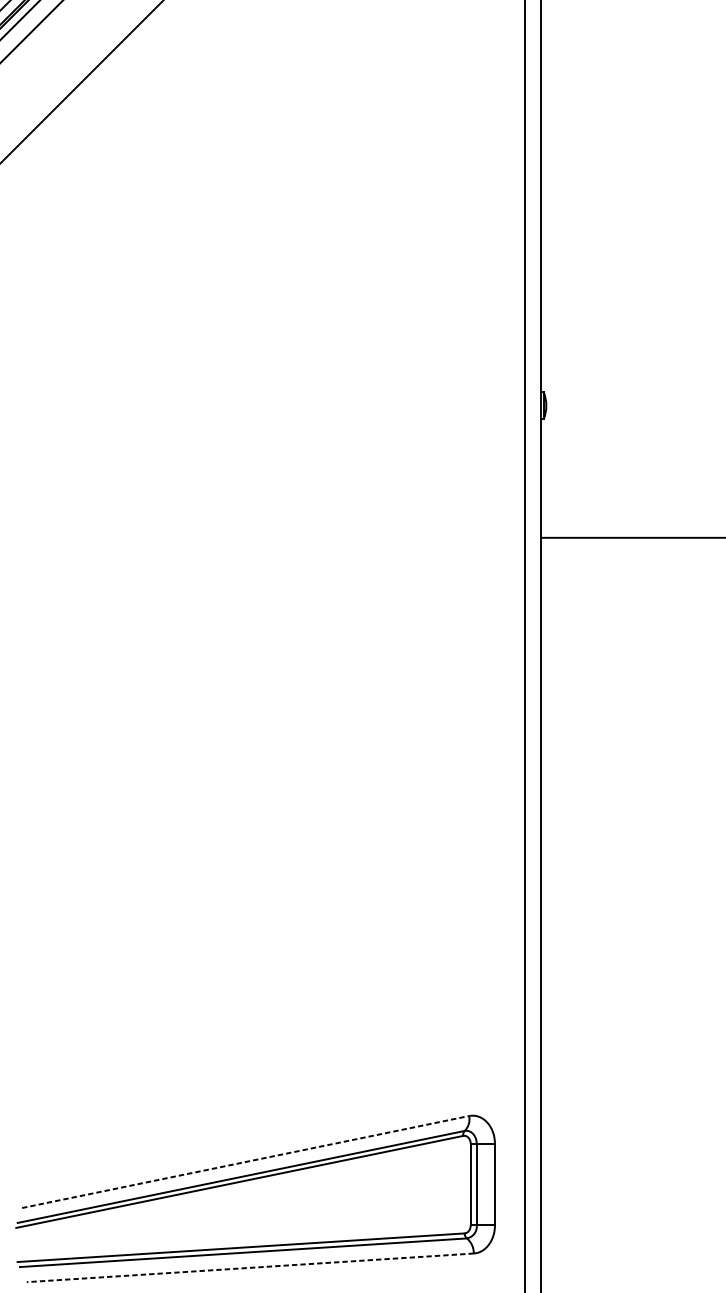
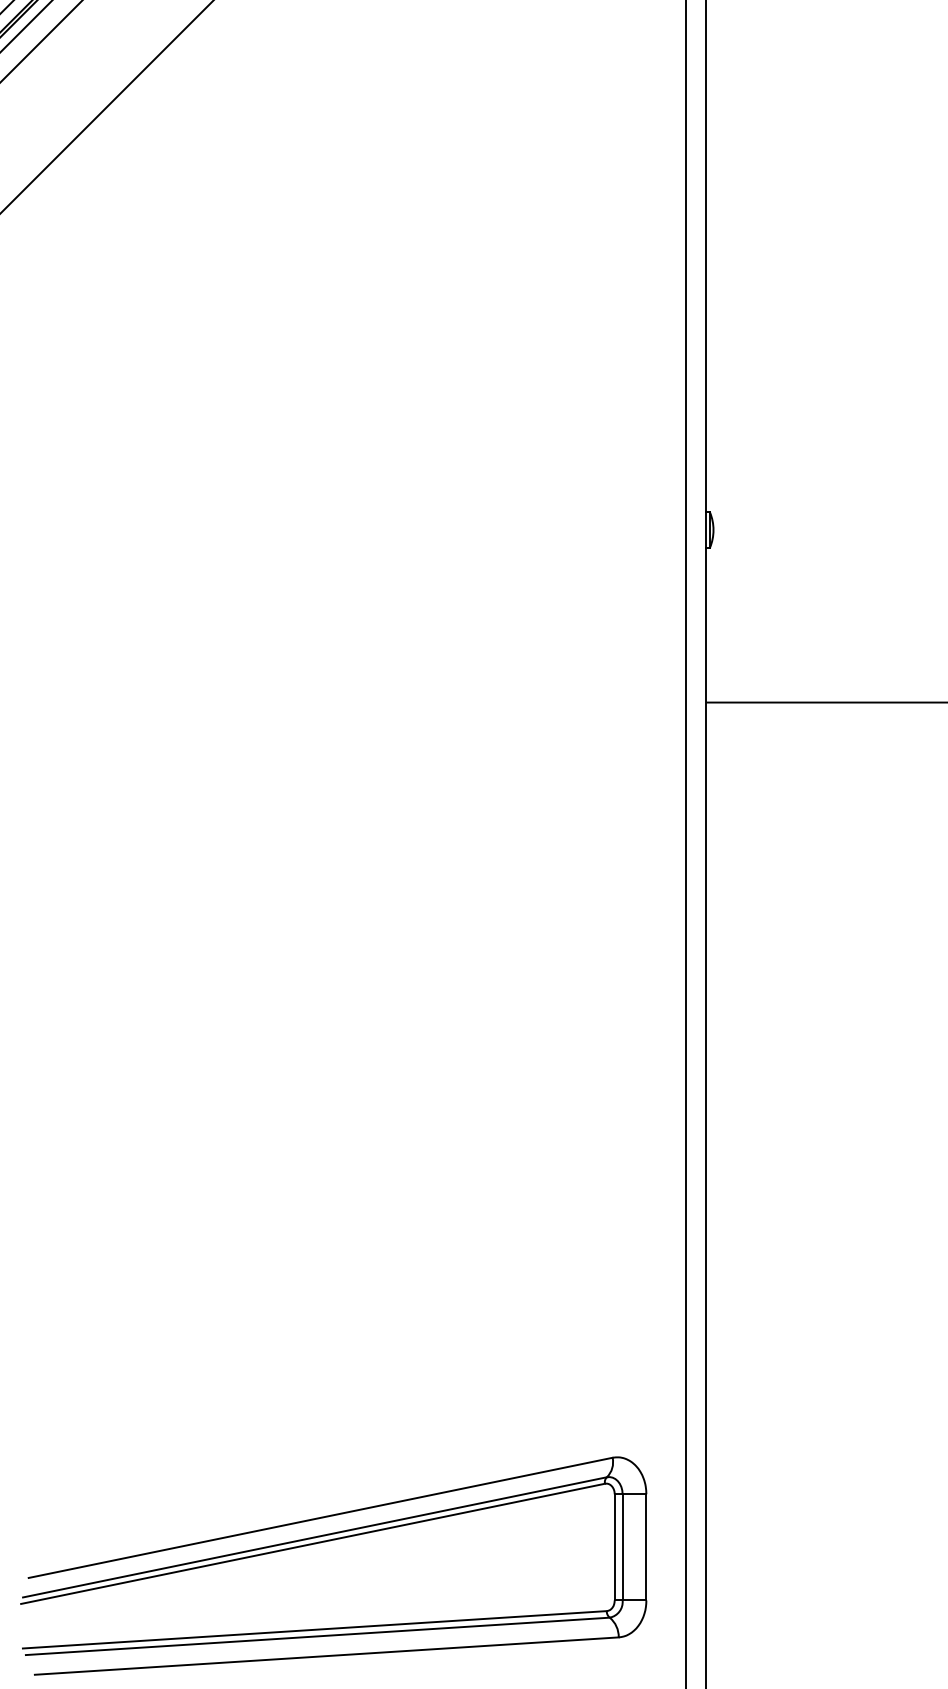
line: (246, 1161) -> (321, 1517), dashed -> solid
line: (250, 1268) -> (326, 1656), dashed -> solid

